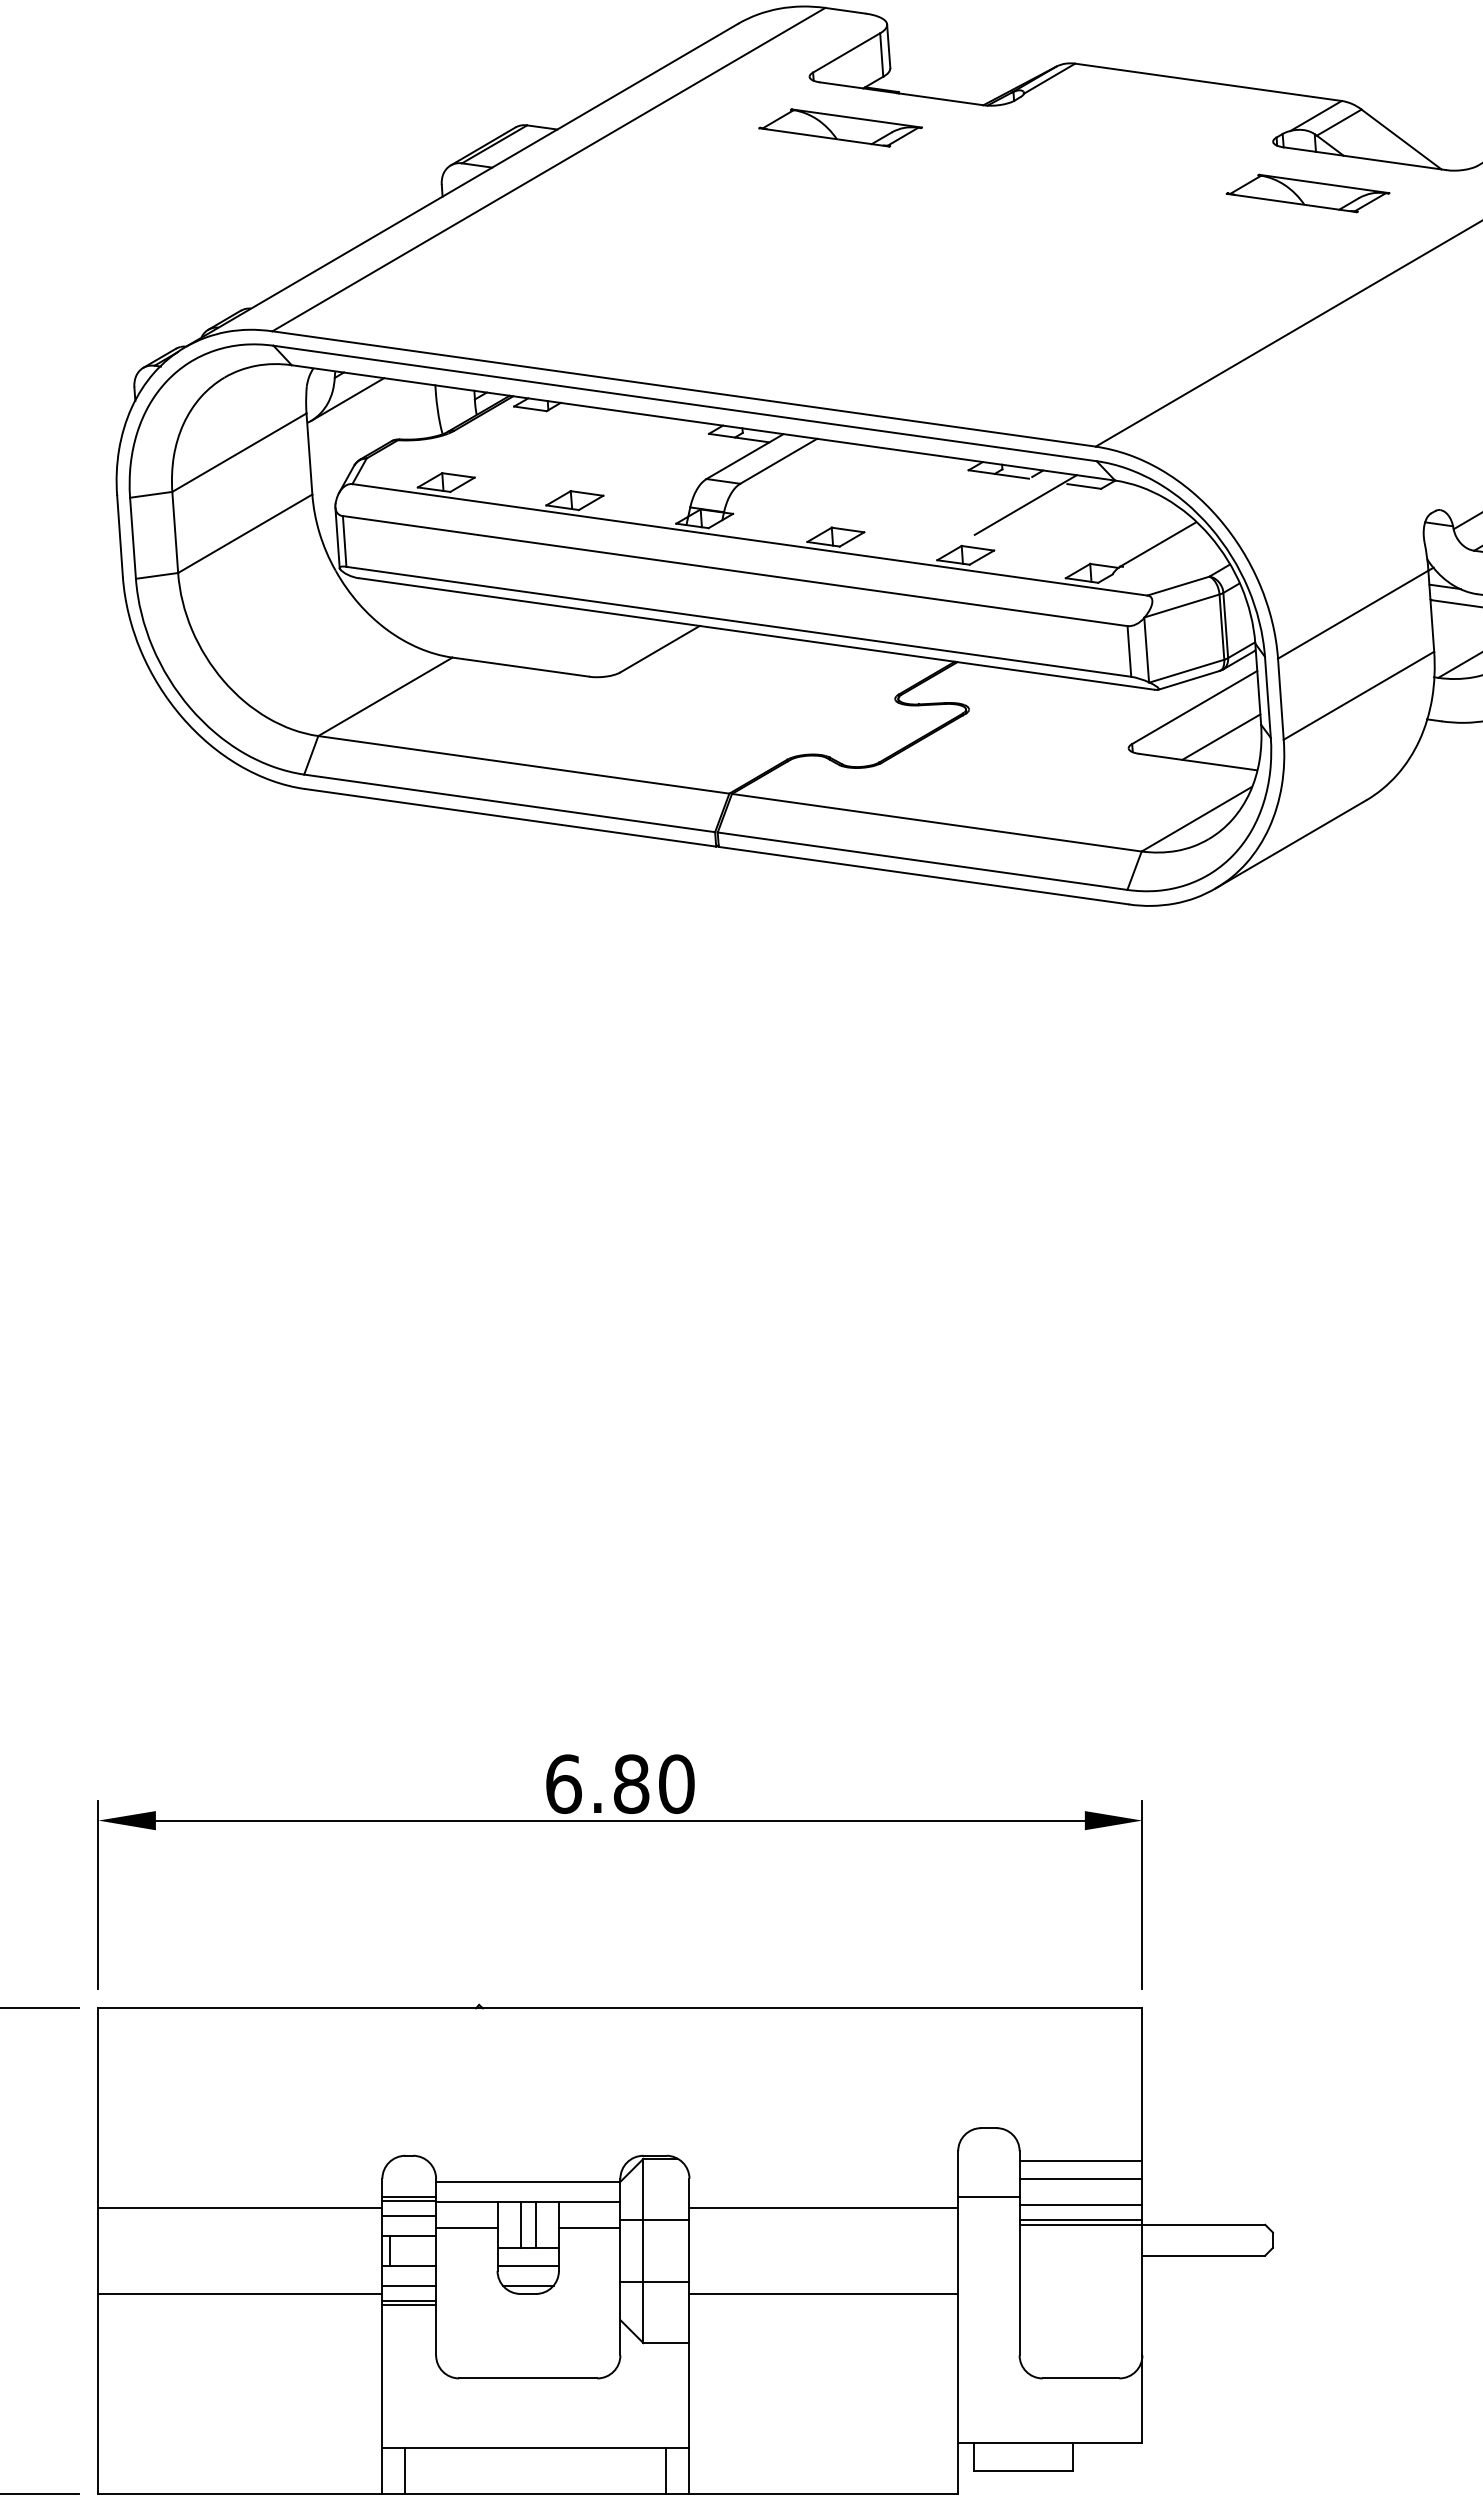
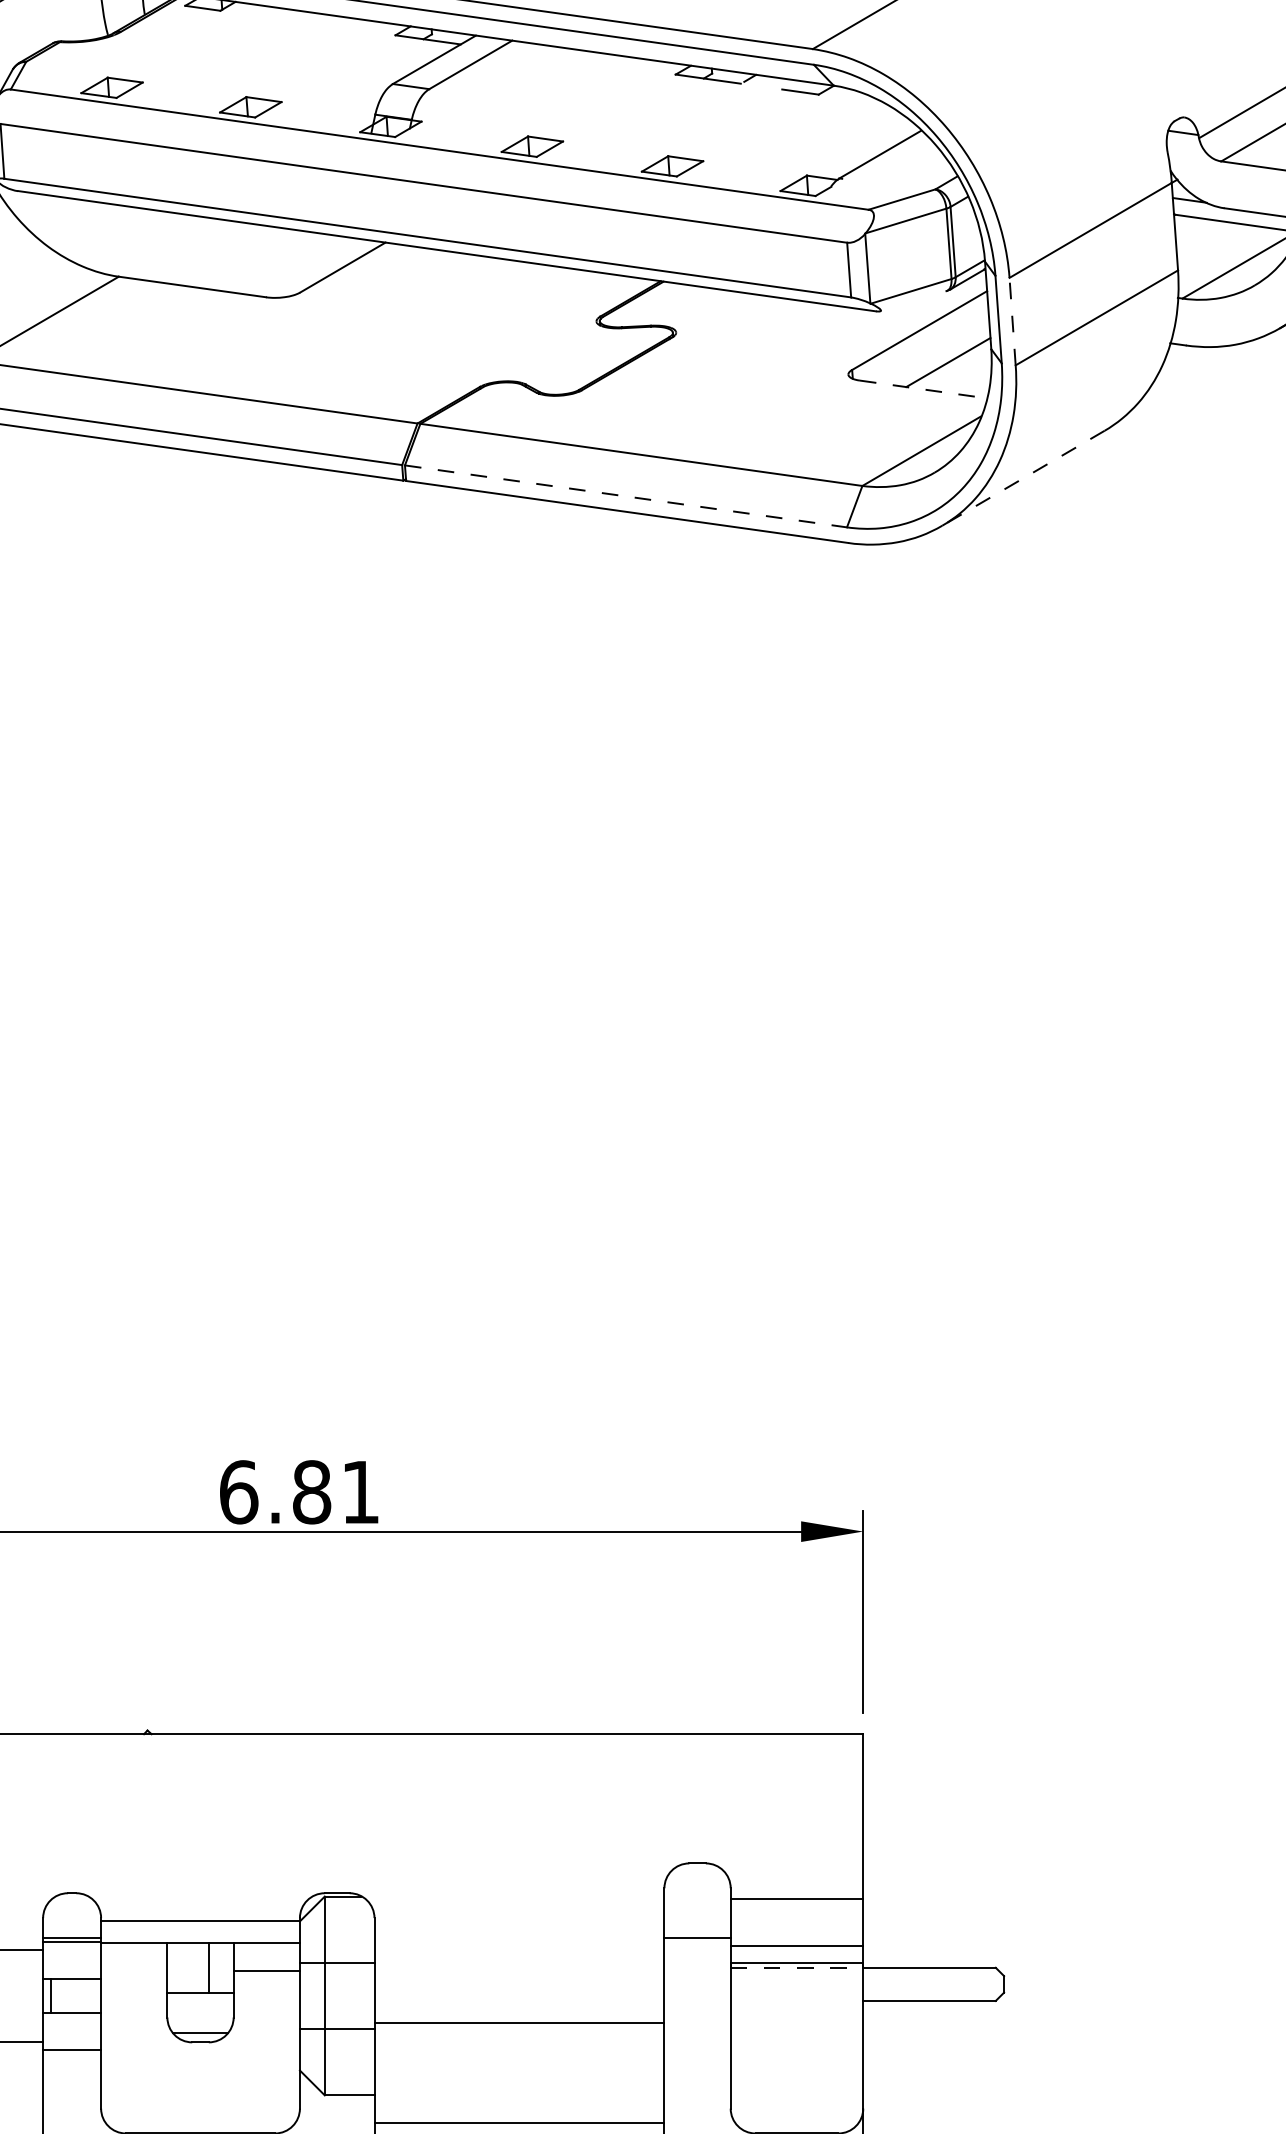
line: (1025, 504) -> (737, 111), removed
line: (1188, 679) -> (912, 300), removed
line: (1280, 699) -> (1012, 321), solid -> dashed
line: (1198, 762) -> (923, 389), solid -> dashed
line: (1290, 844) -> (1022, 478), solid -> dashed
line: (922, 861) -> (625, 496), solid -> dashed
text: (676, 1783) -> (360, 1491), 6.80 -> 6.81
line: (1080, 2178) -> (796, 1917), removed
line: (823, 2207) -> (519, 2022), moved
line: (409, 2216) -> (72, 1958), removed
line: (520, 2224) -> (192, 1967), removed
line: (1081, 2224) -> (797, 1967), solid -> dashed
line: (466, 2227) -> (133, 1970), removed
line: (527, 2266) -> (199, 2012), removed
line: (409, 2285) -> (72, 2033), removed
line: (823, 2293) -> (519, 2122), moved
line: (409, 2304) -> (72, 2053), removed

